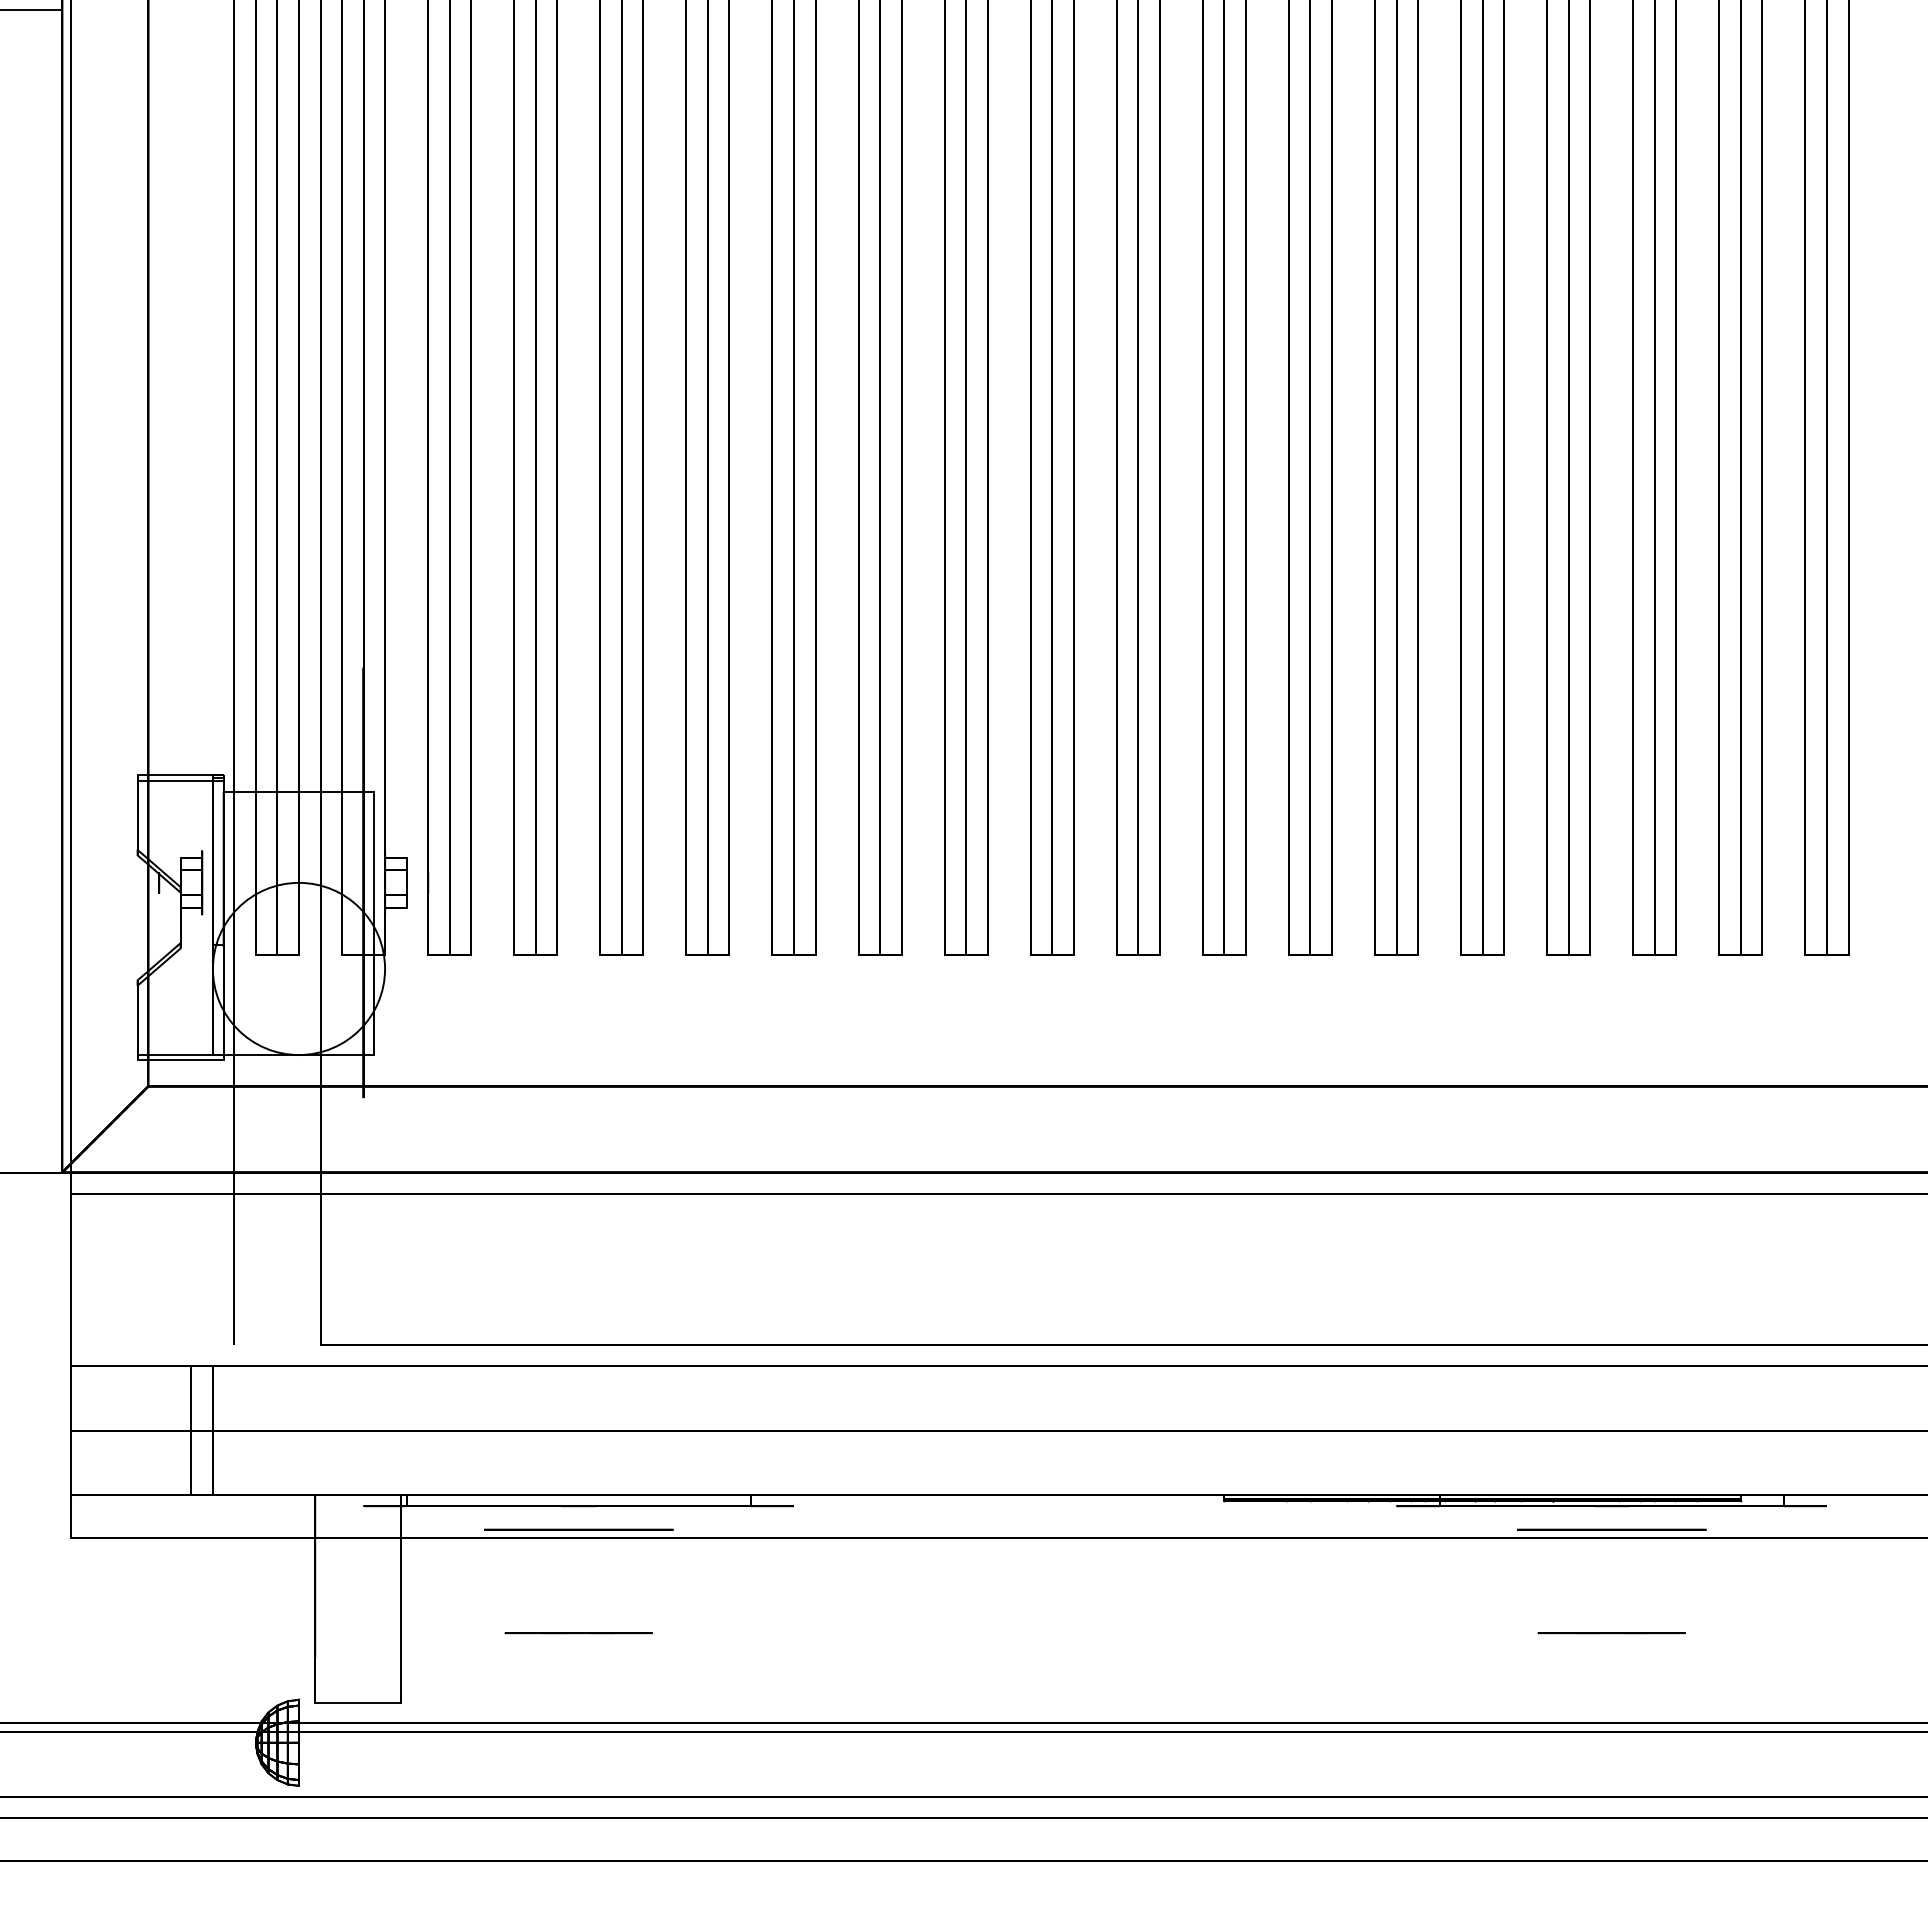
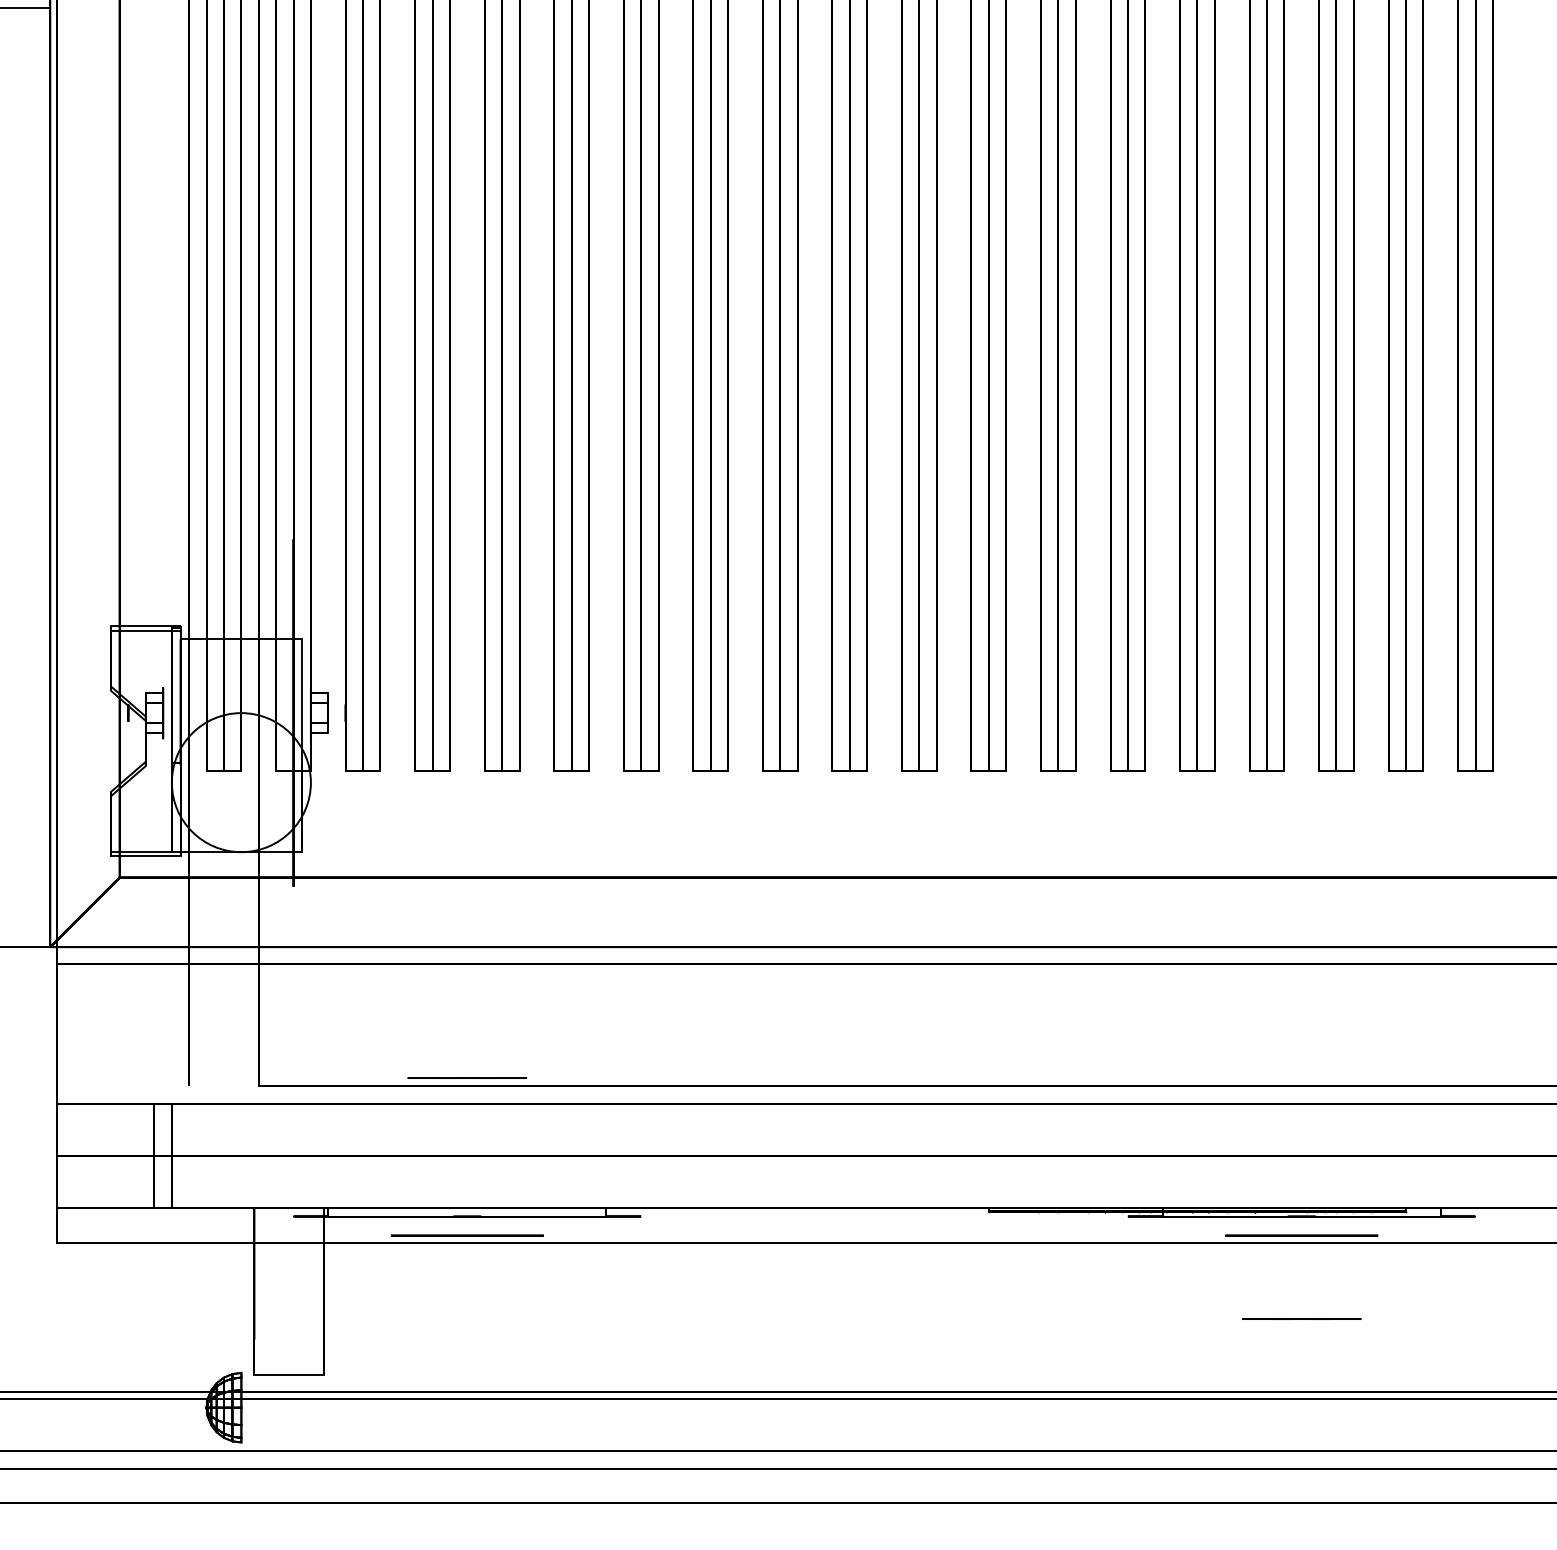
line: (578, 1632) -> (467, 1077), moved

